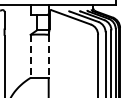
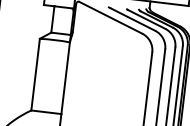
line: (30, 56) -> (35, 74), dashed -> solid
line: (48, 56) -> (65, 78), dashed -> solid

